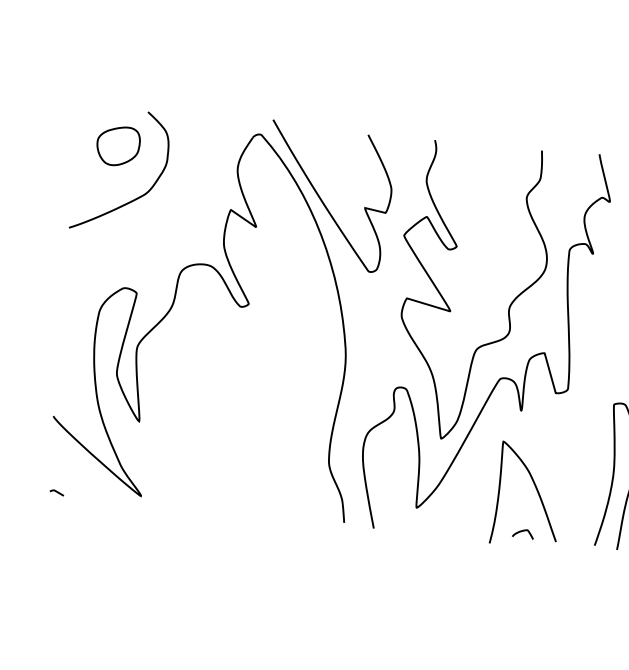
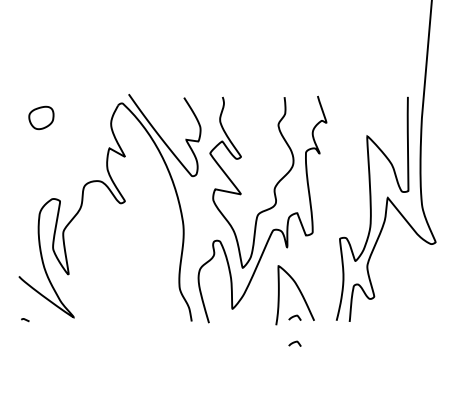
curve: (132, 199) -> (52, 147), removed
curve: (518, 577) -> (294, 343), added

